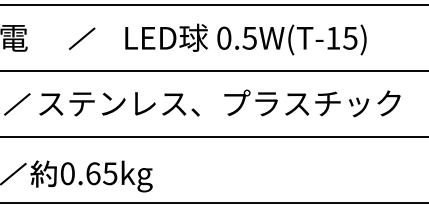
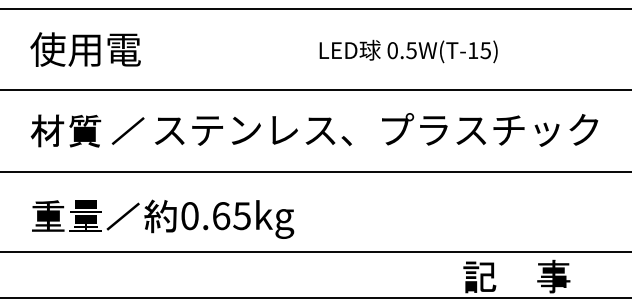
line: (82, 38) -> (207, 50), removed
part: (245, 39) -> (408, 51), size x0.6

